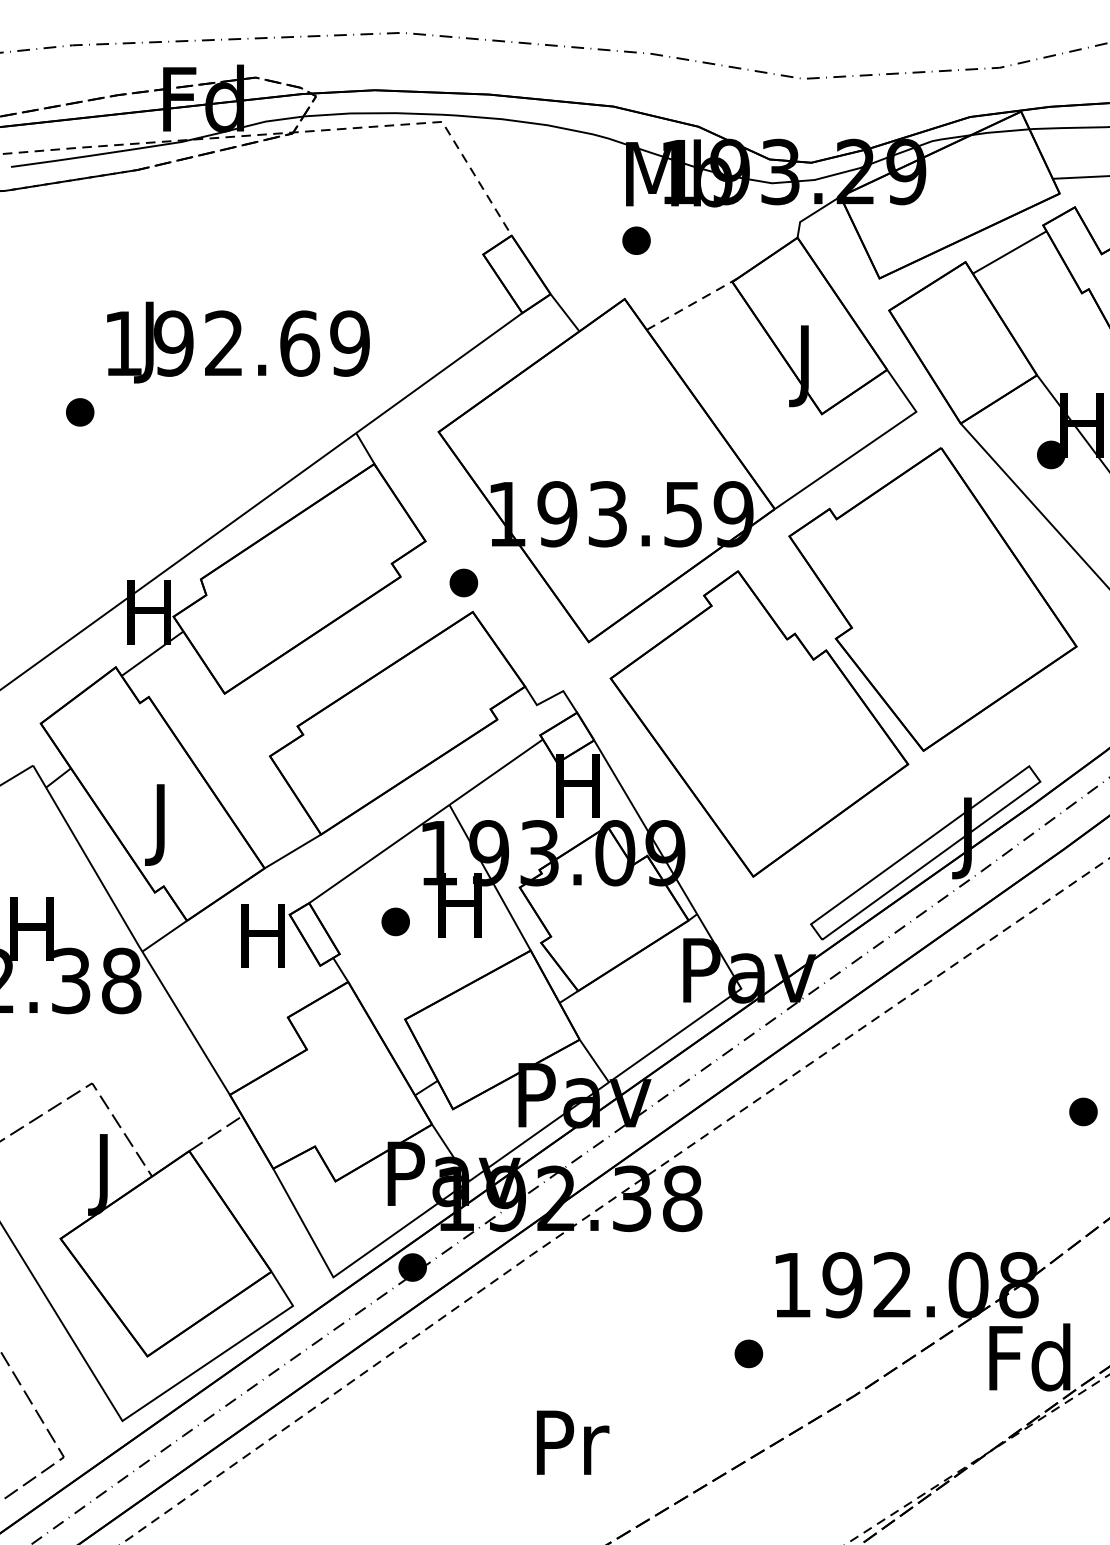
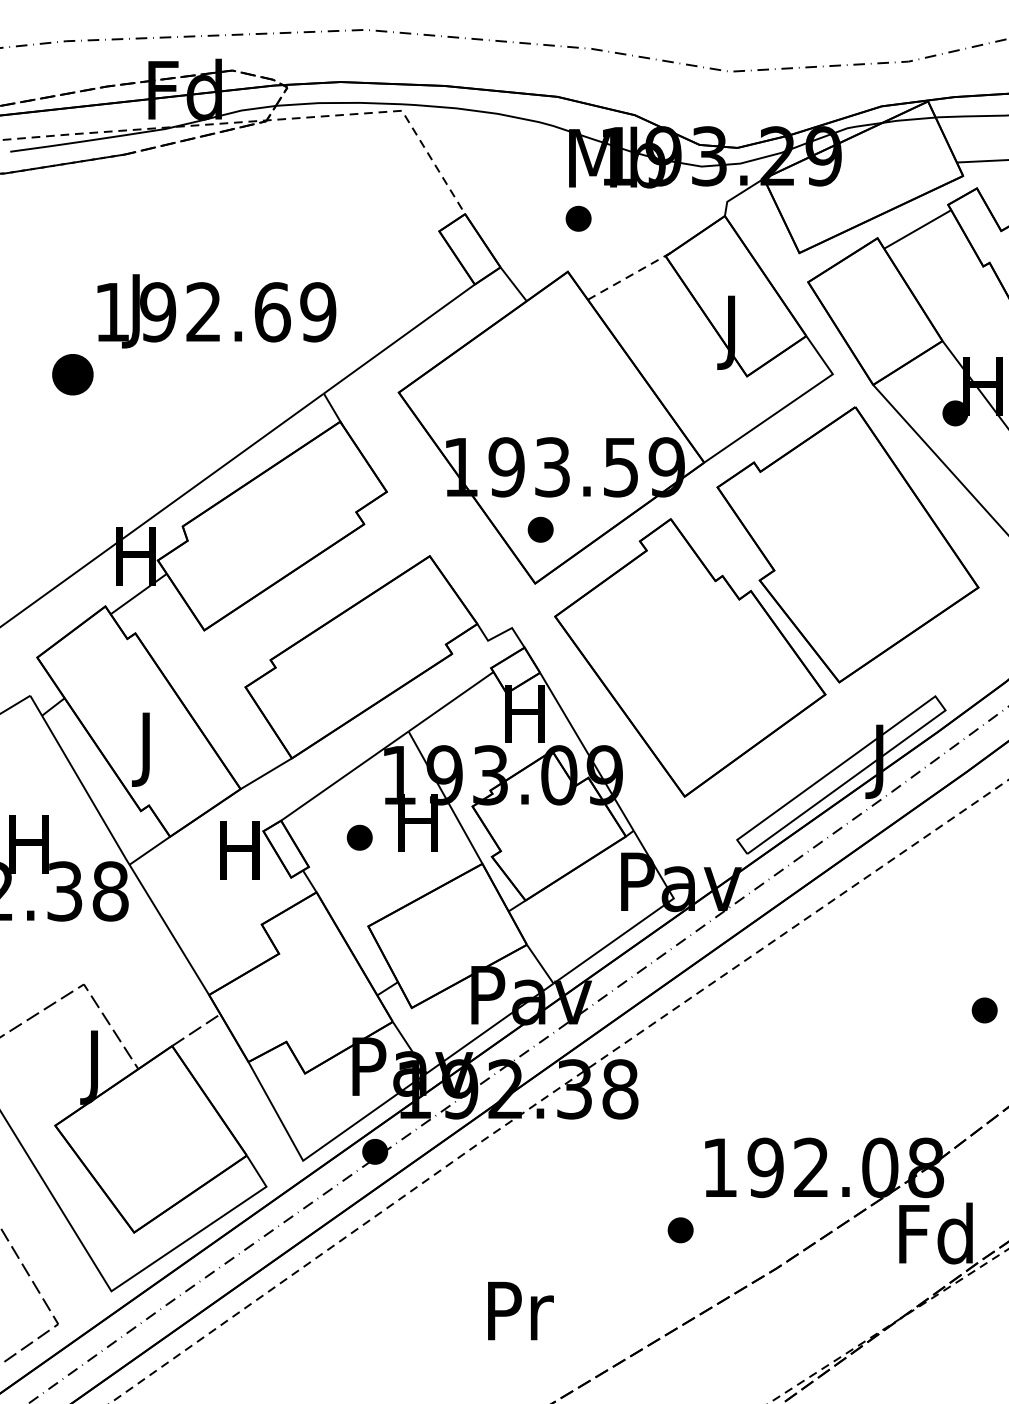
part: (80, 412) -> (73, 374), size x1.6
part: (463, 582) -> (540, 529), moved

